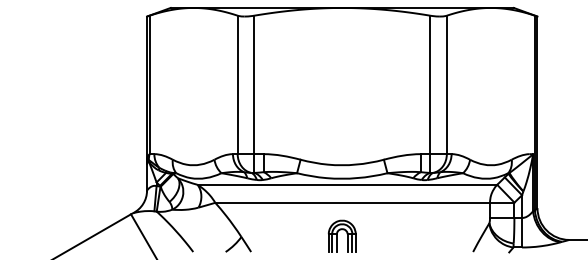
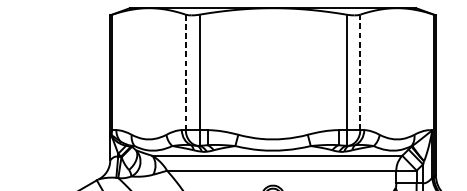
line: (446, 84) -> (359, 72), solid -> dashed
line: (237, 85) -> (185, 72), solid -> dashed

